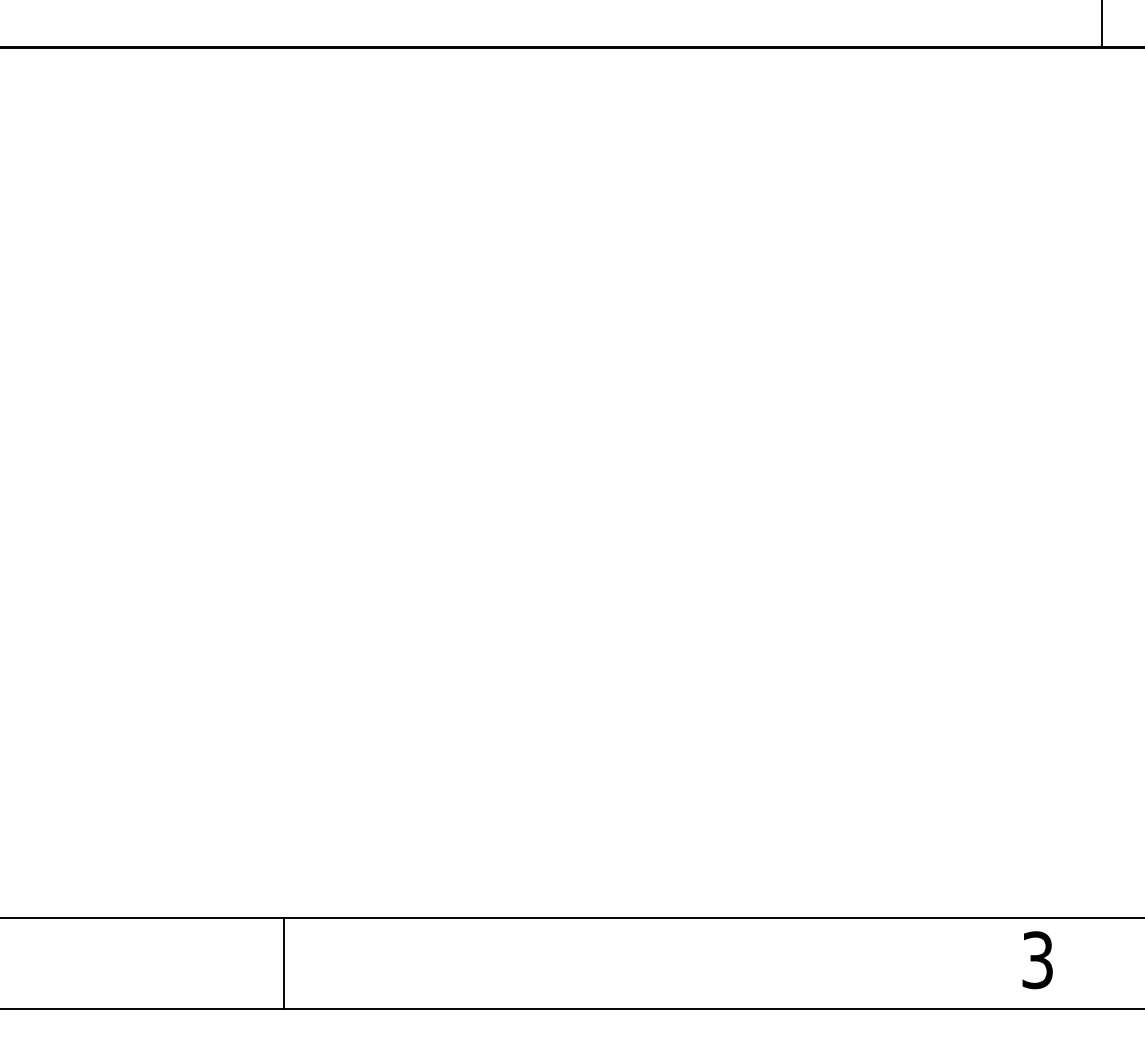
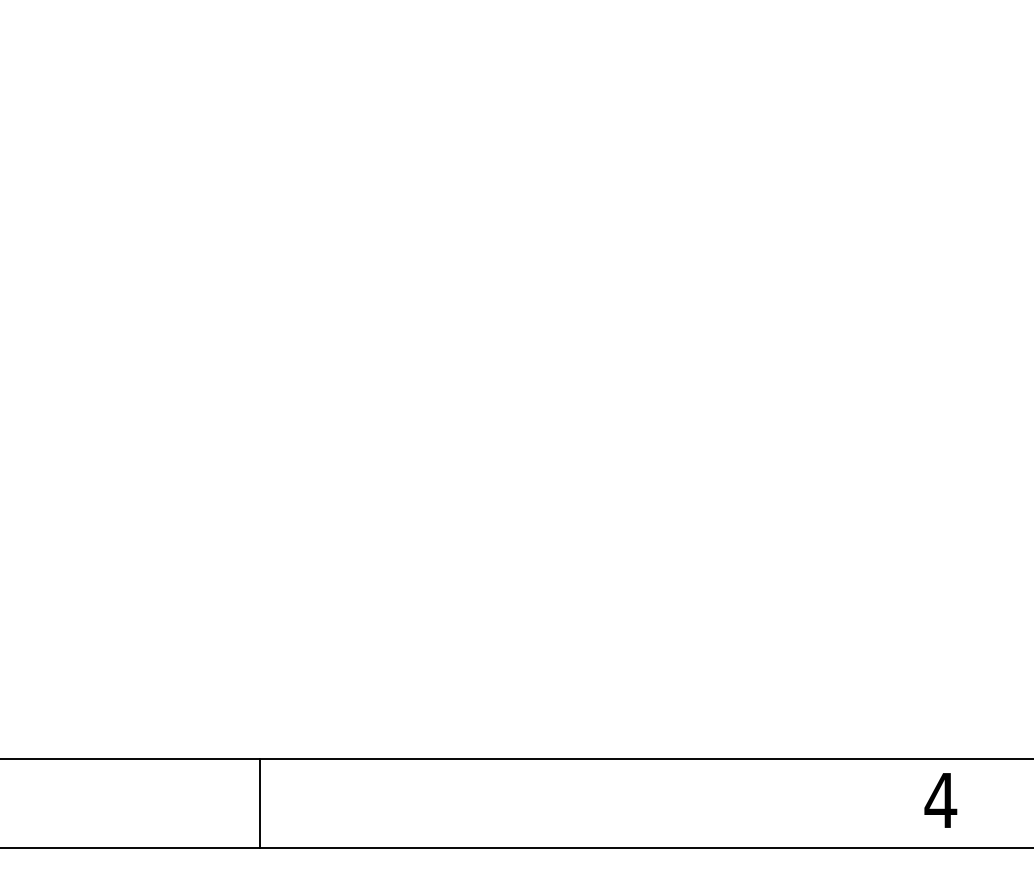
text: (1037, 960) -> (940, 800), 3 -> 4
line: (283, 963) -> (259, 803), moved

